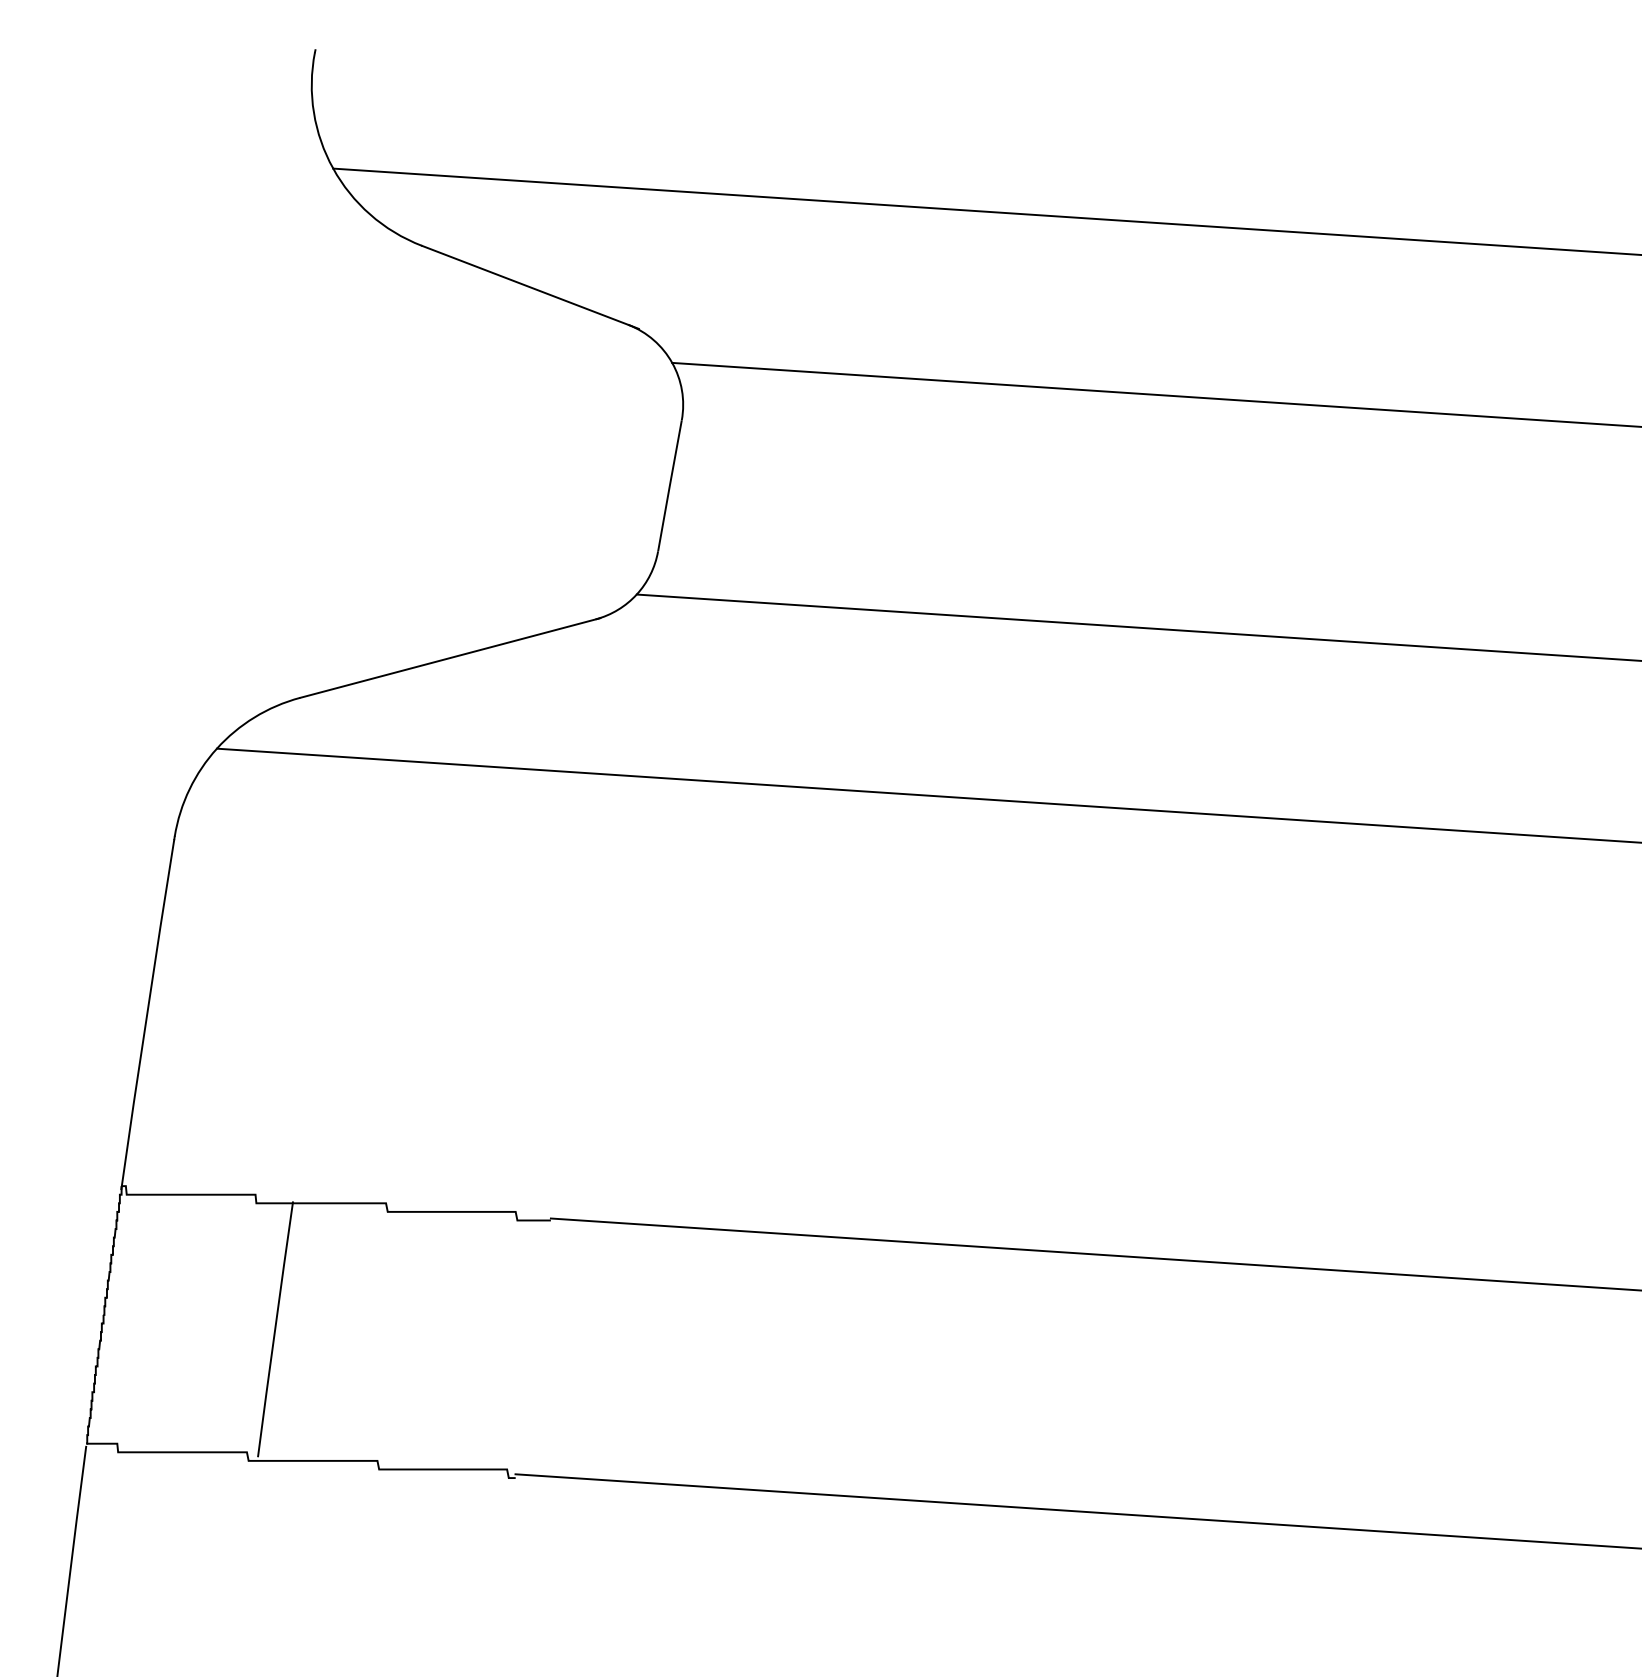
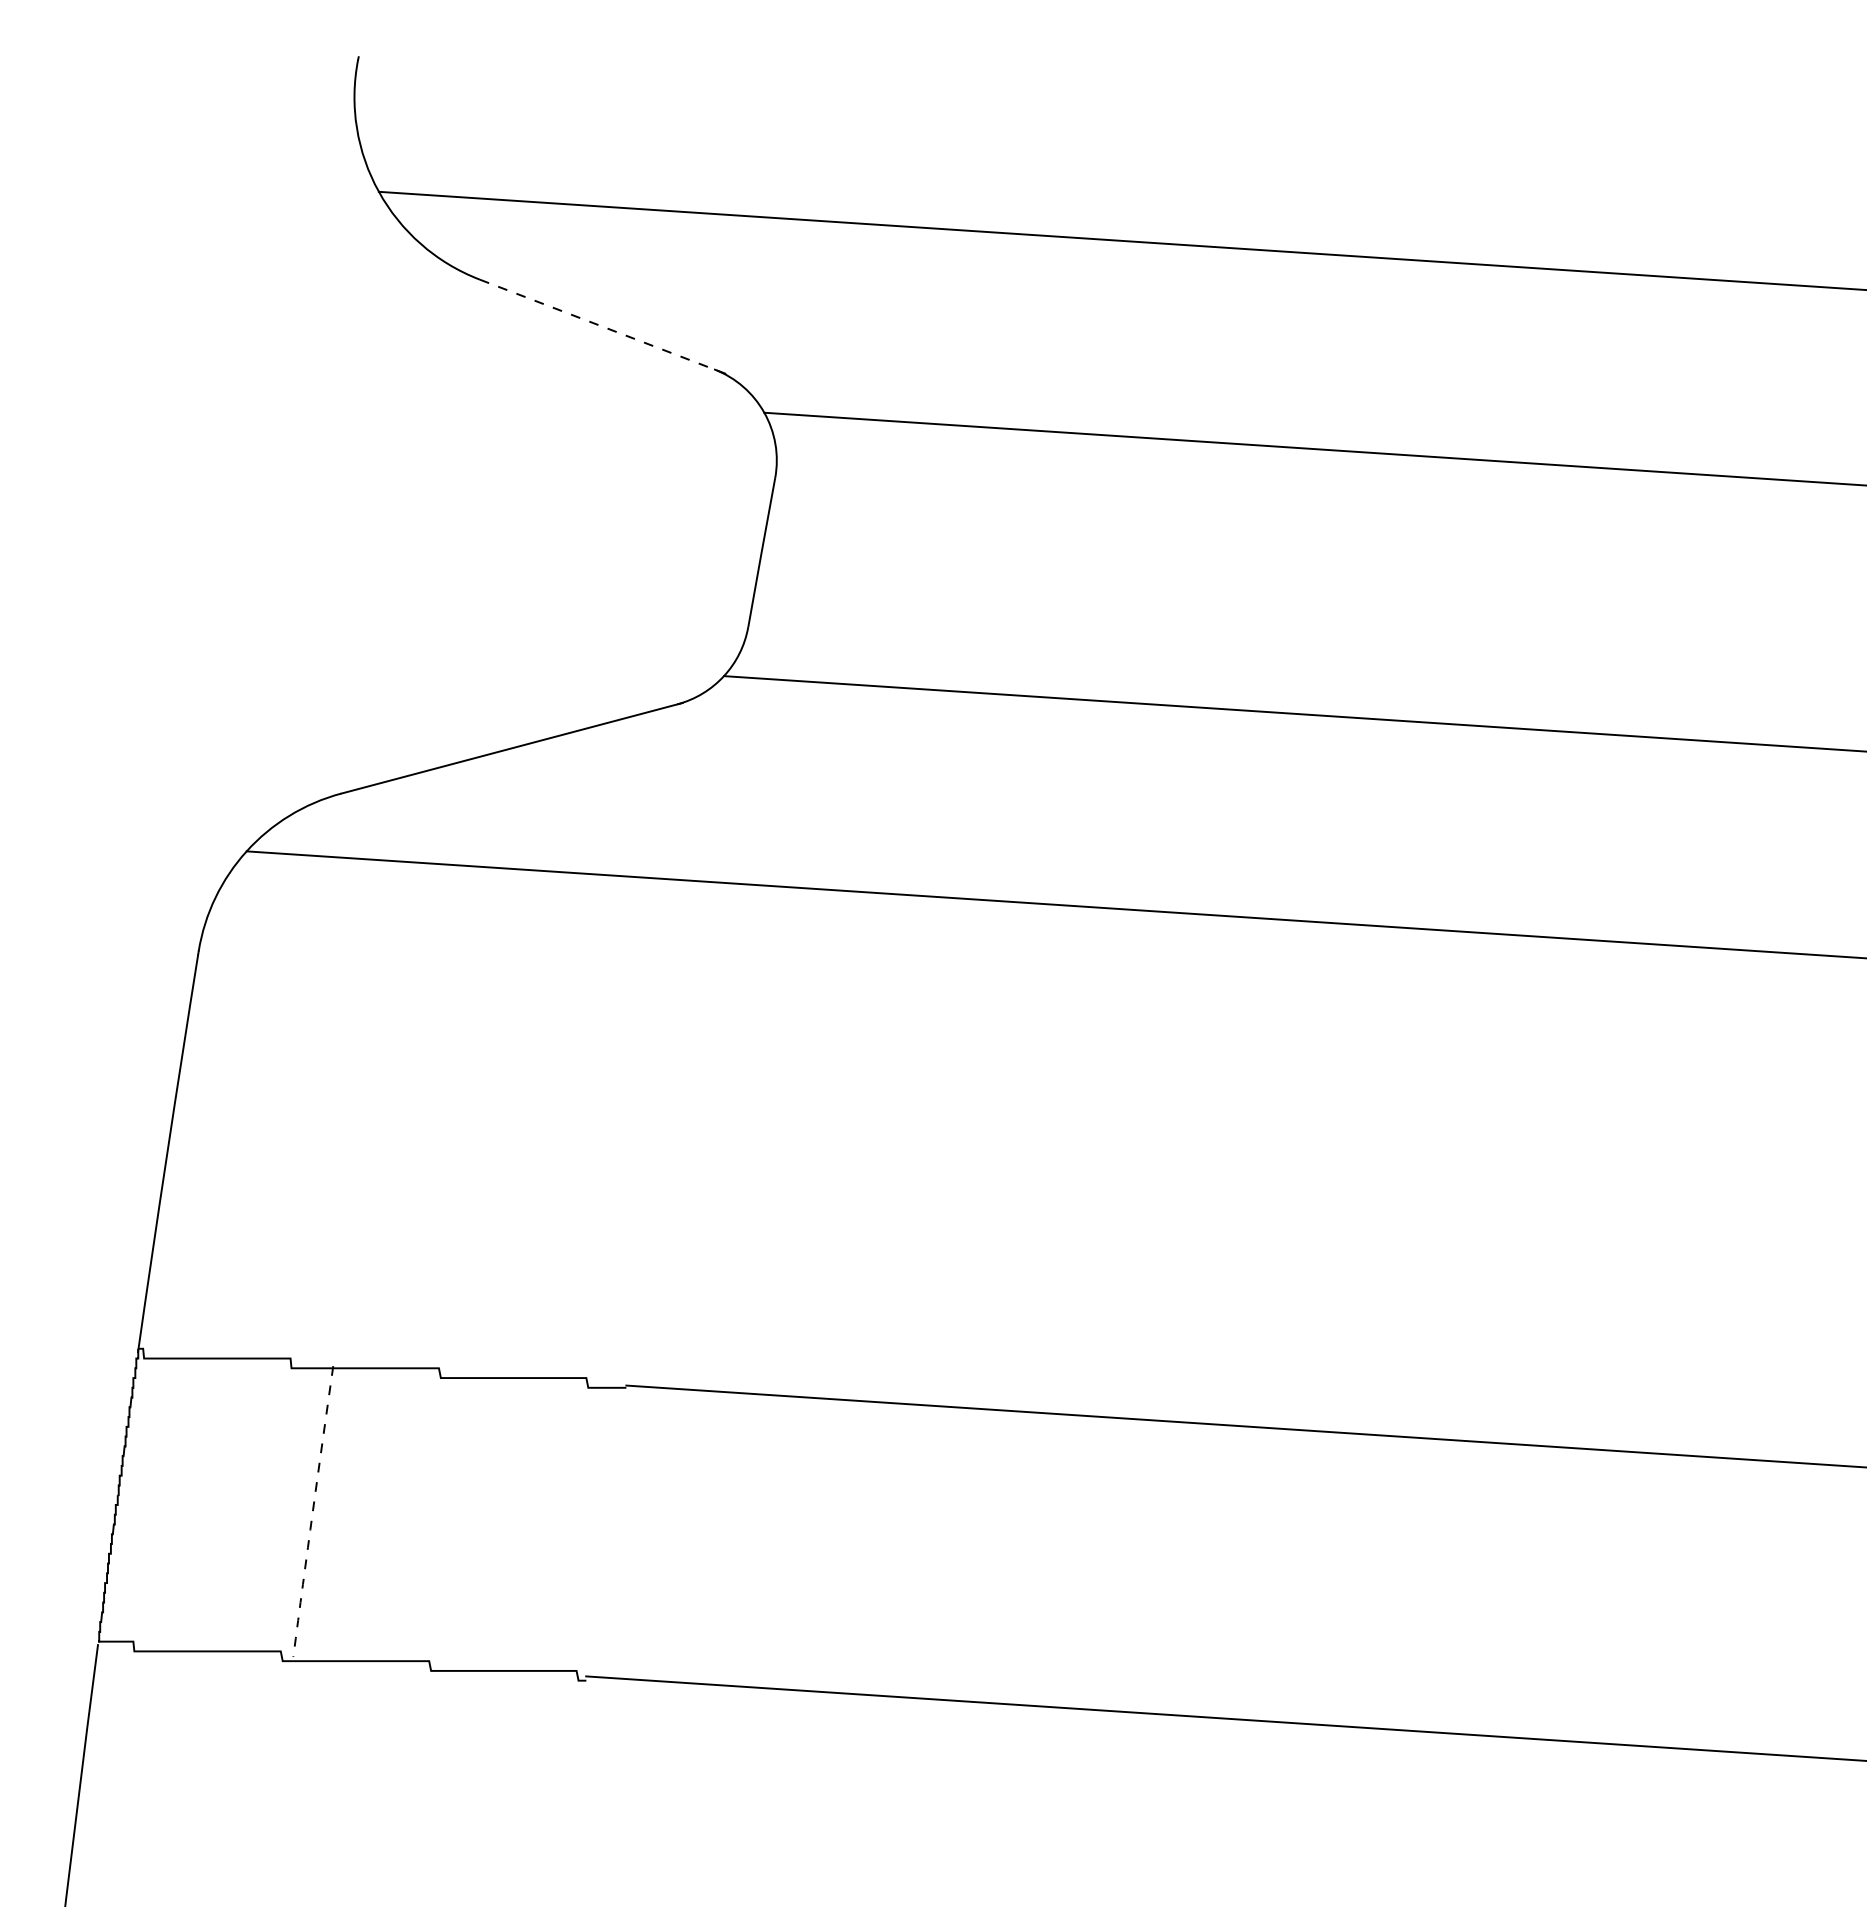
line: (530, 287) -> (603, 326), solid -> dashed
arc: (274, 1329) -> (312, 1511), solid -> dashed

